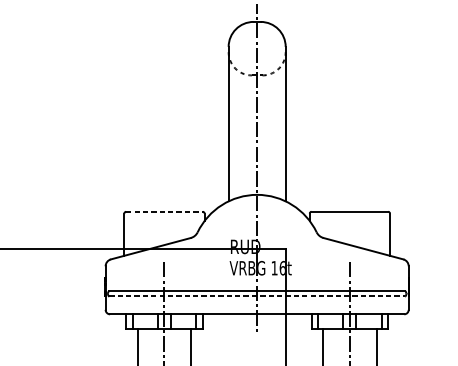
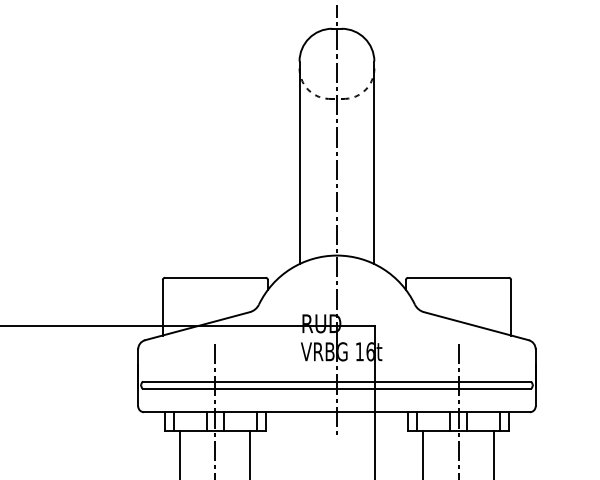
line: (164, 211) -> (215, 277), dashed -> solid
line: (257, 296) -> (337, 388), dashed -> solid

